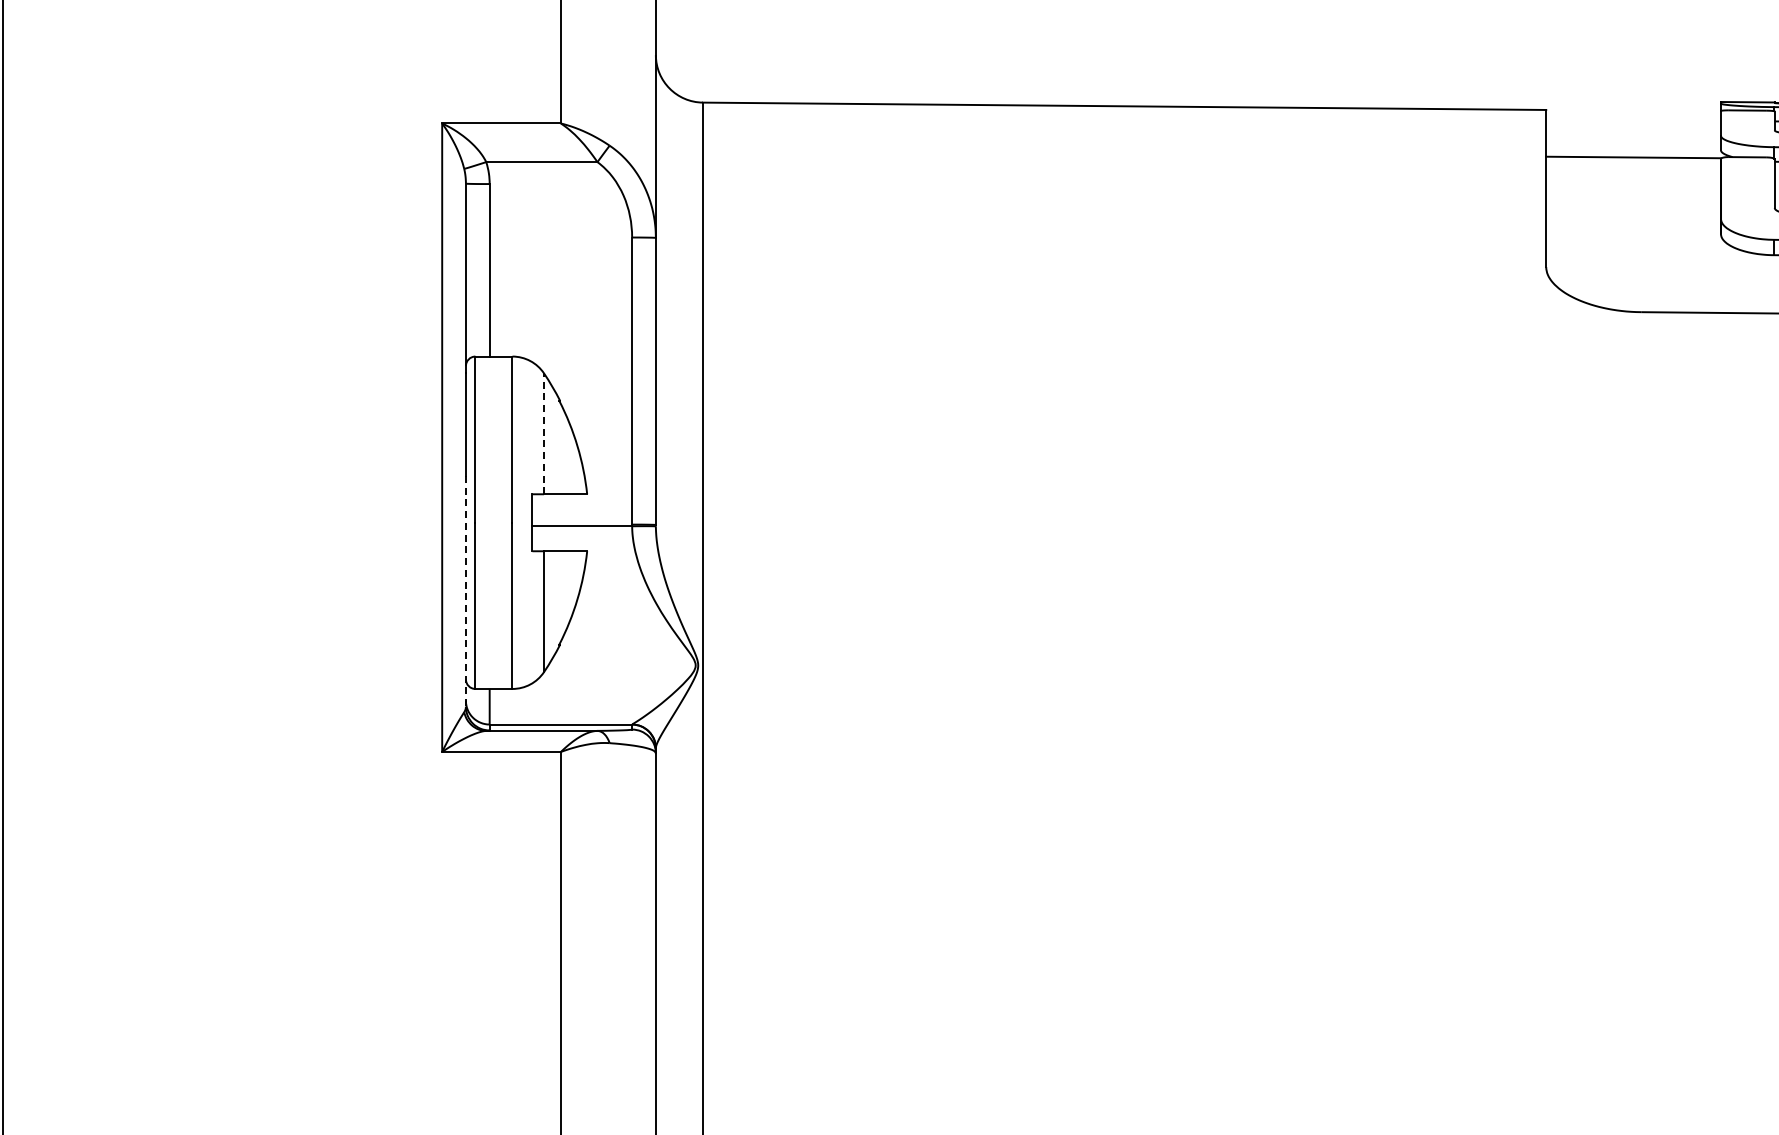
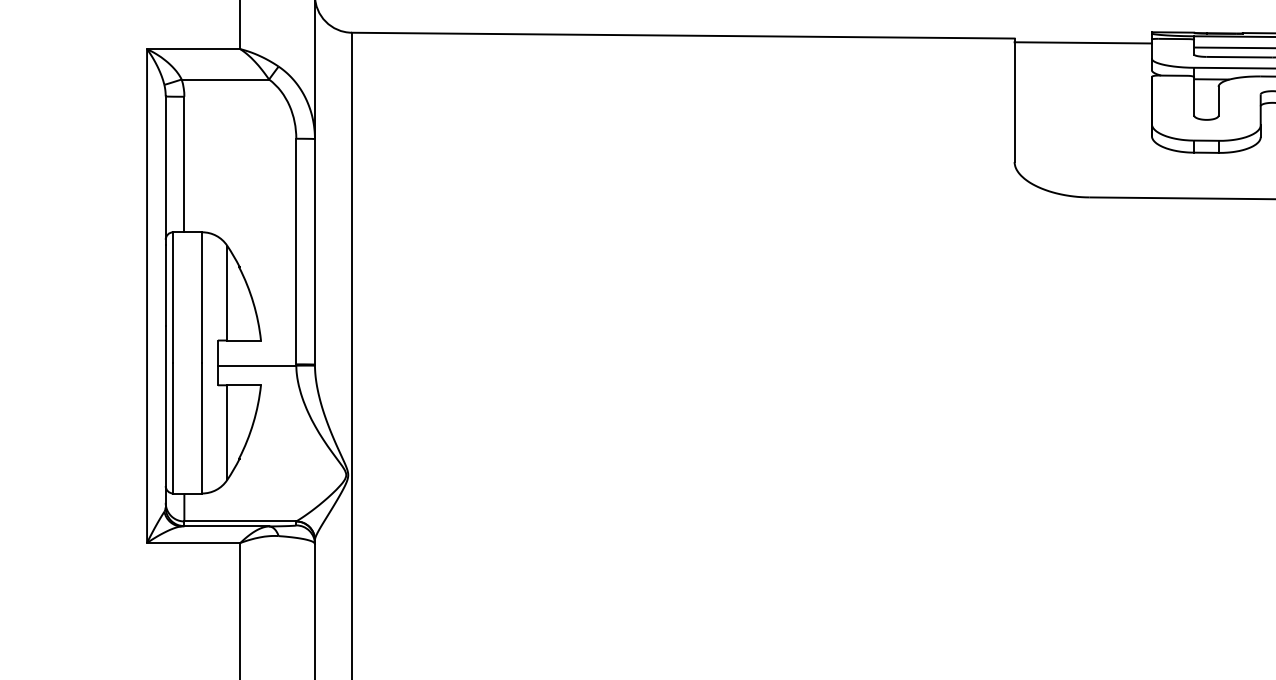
line: (1633, 157) -> (1083, 42), moved
line: (544, 433) -> (227, 292), dashed -> solid
line: (465, 591) -> (165, 416), dashed -> solid

